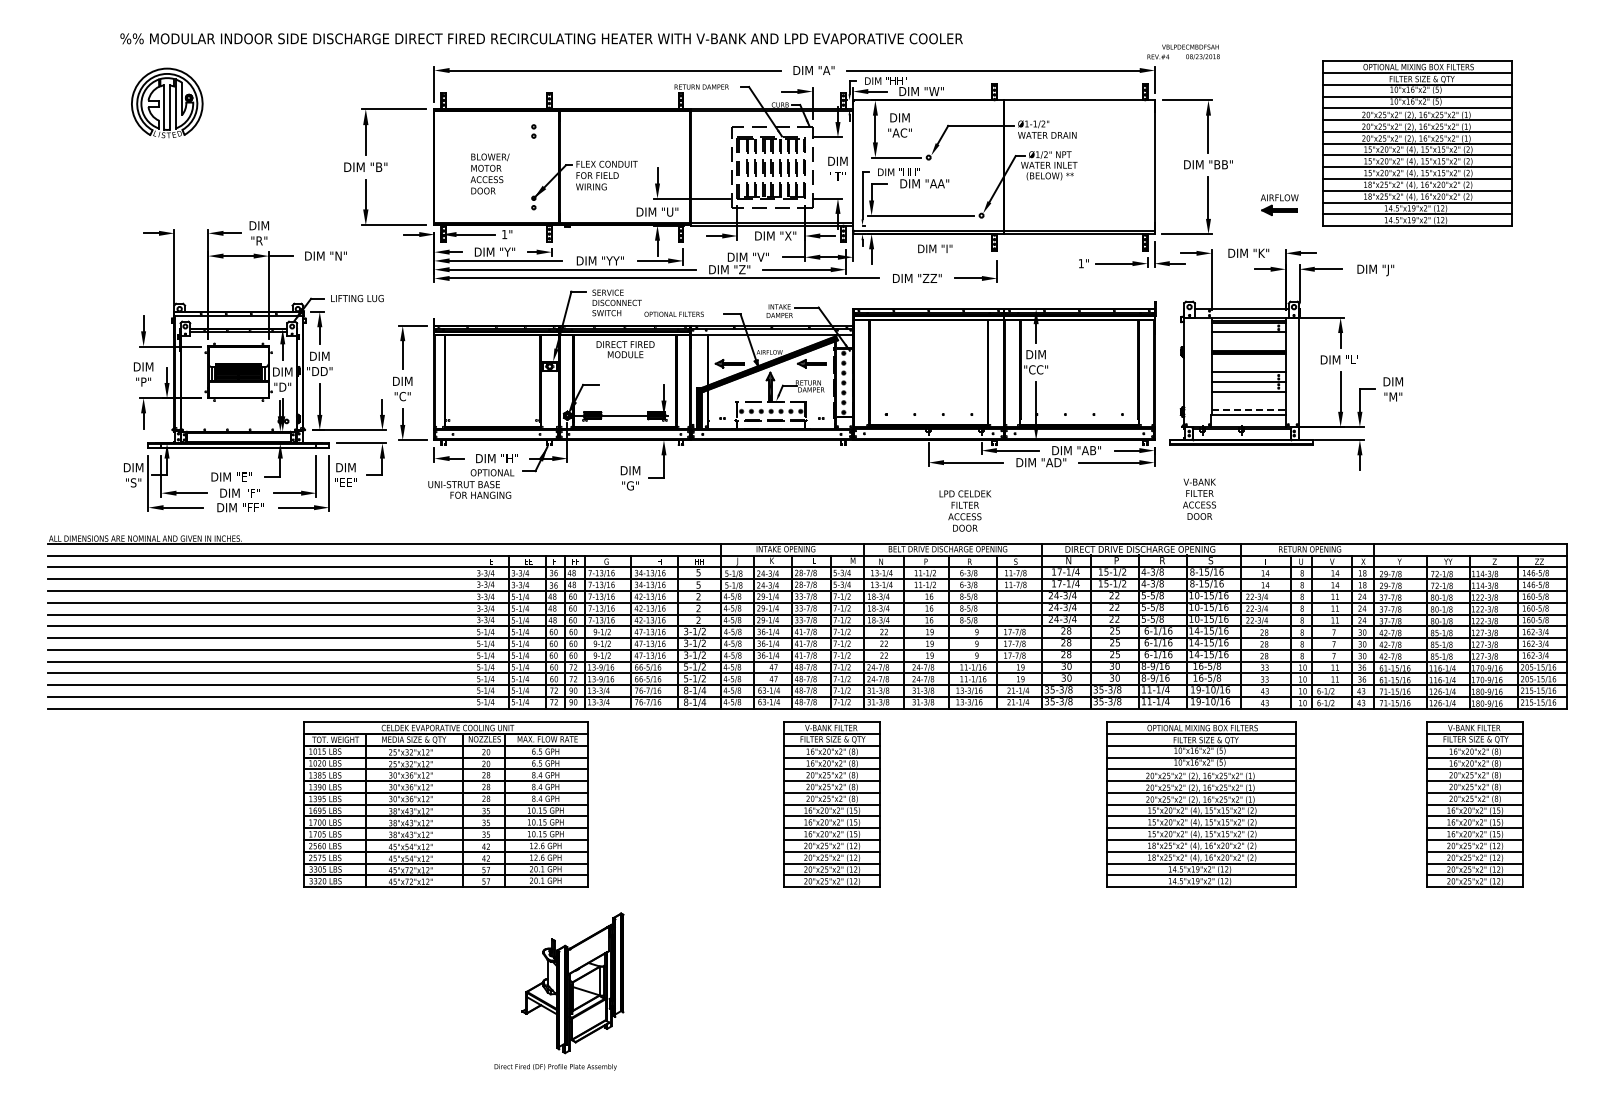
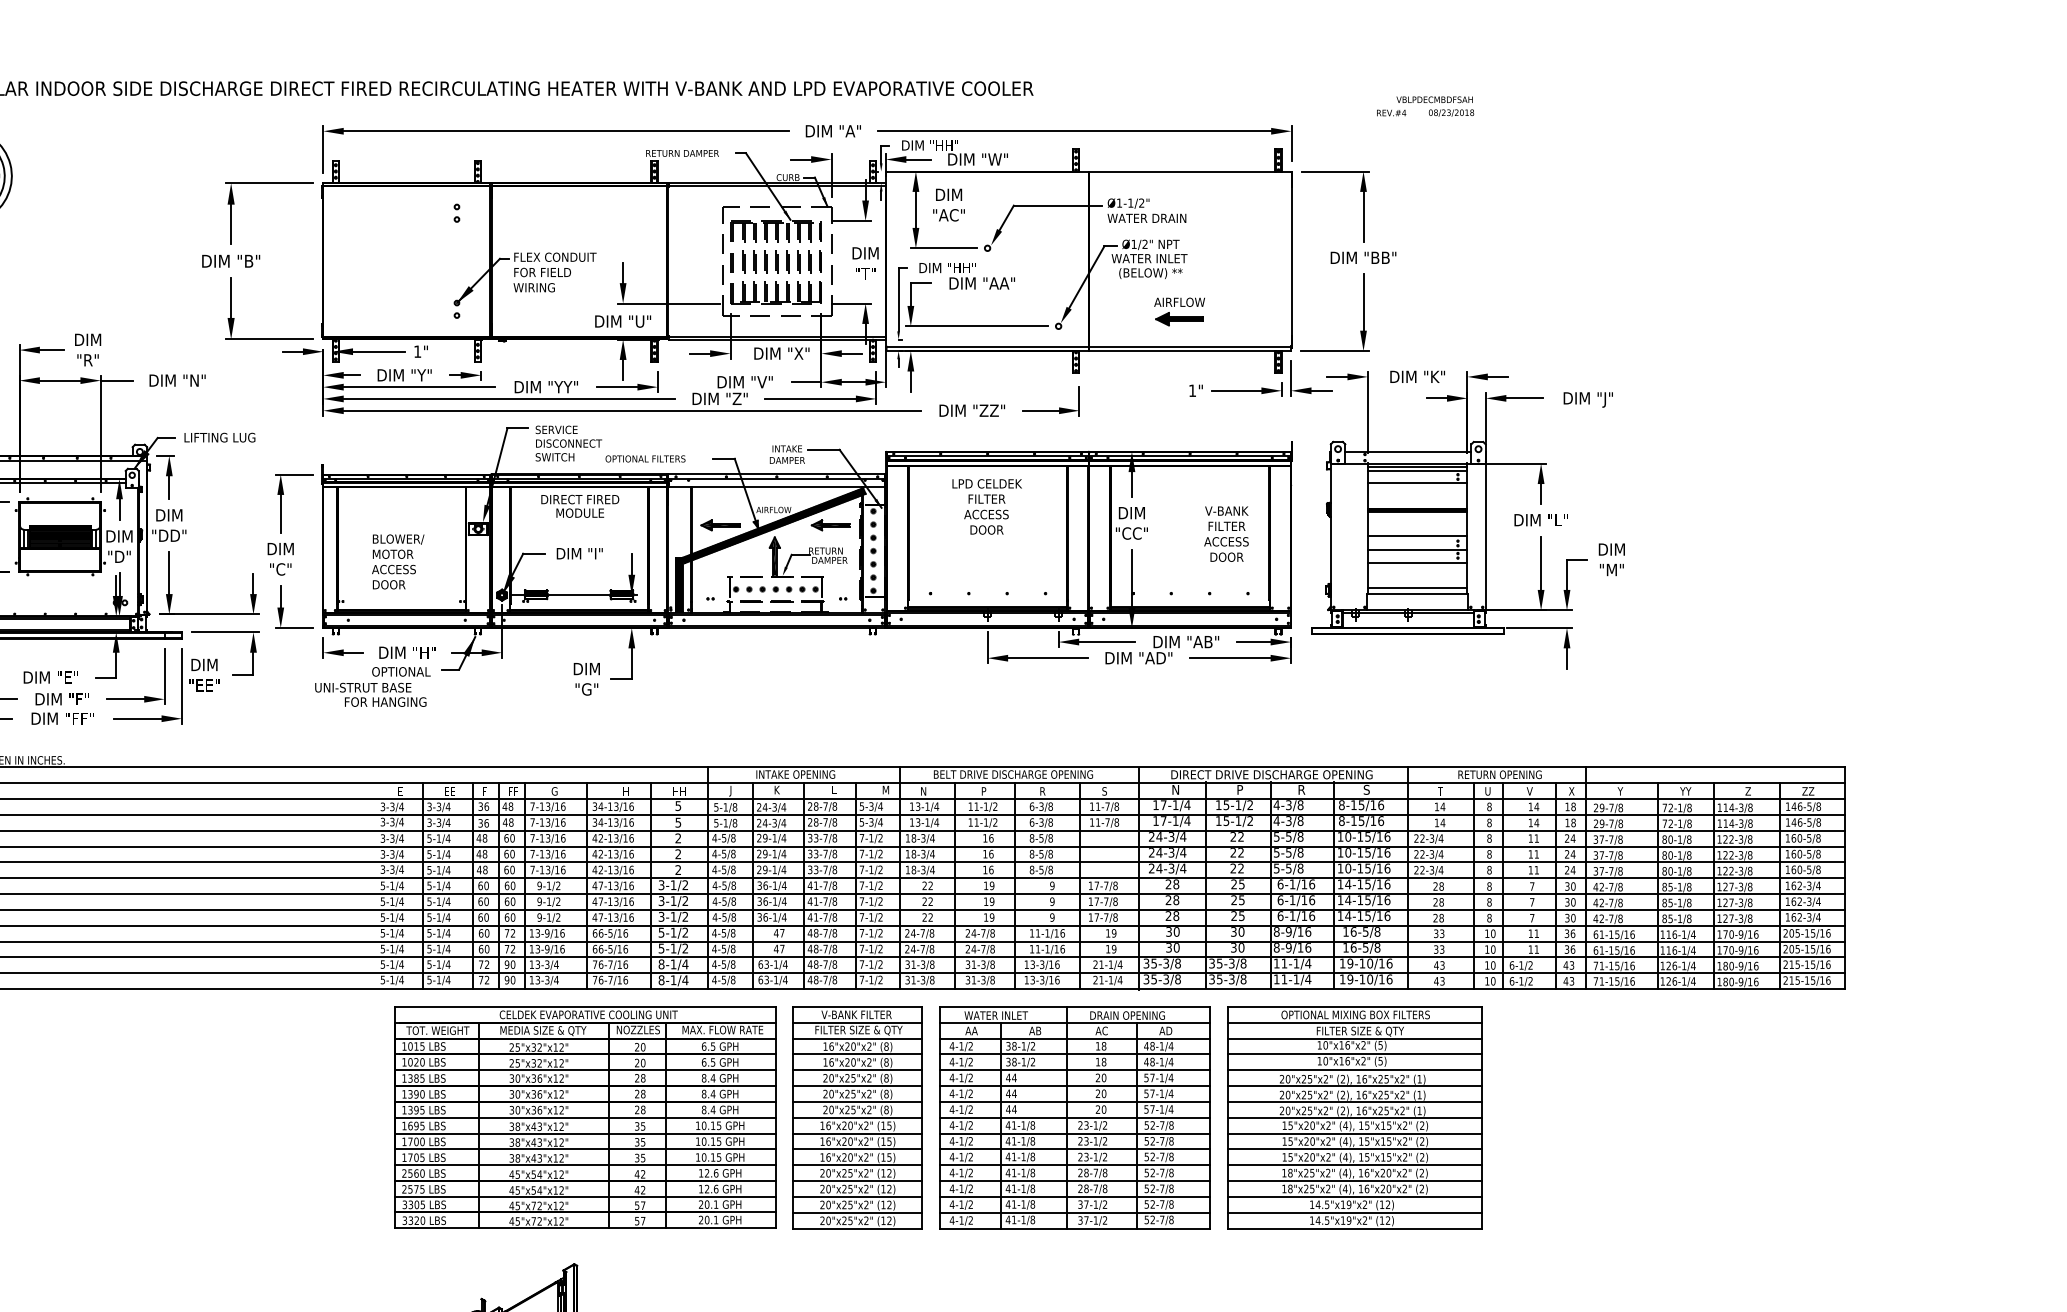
text: (1183, 51) -> (1425, 105), moved
part: (1417, 143) -> (1644, 229), removed
text: (489, 173) -> (397, 561), moved
part: (1279, 204) -> (1179, 311), moved
text: (935, 248) -> (580, 553), moved
line: (1249, 410) -> (1418, 588), dashed -> solid
text: (1199, 498) -> (1226, 533), moved
text: (965, 510) -> (987, 506), moved
part: (445, 804) -> (585, 1117), moved
part: (993, 804) -> (1074, 1117), added
part: (1474, 804) -> (1720, 1117), removed

